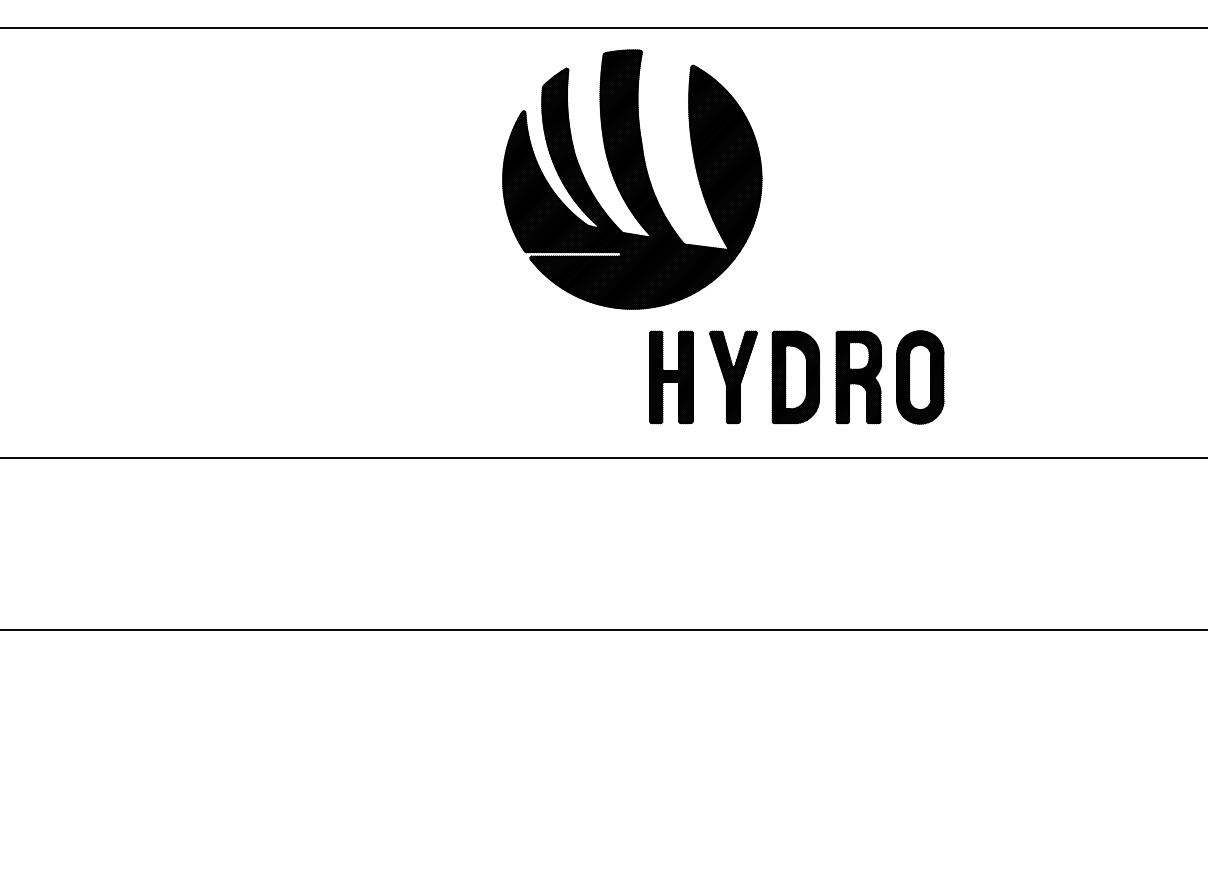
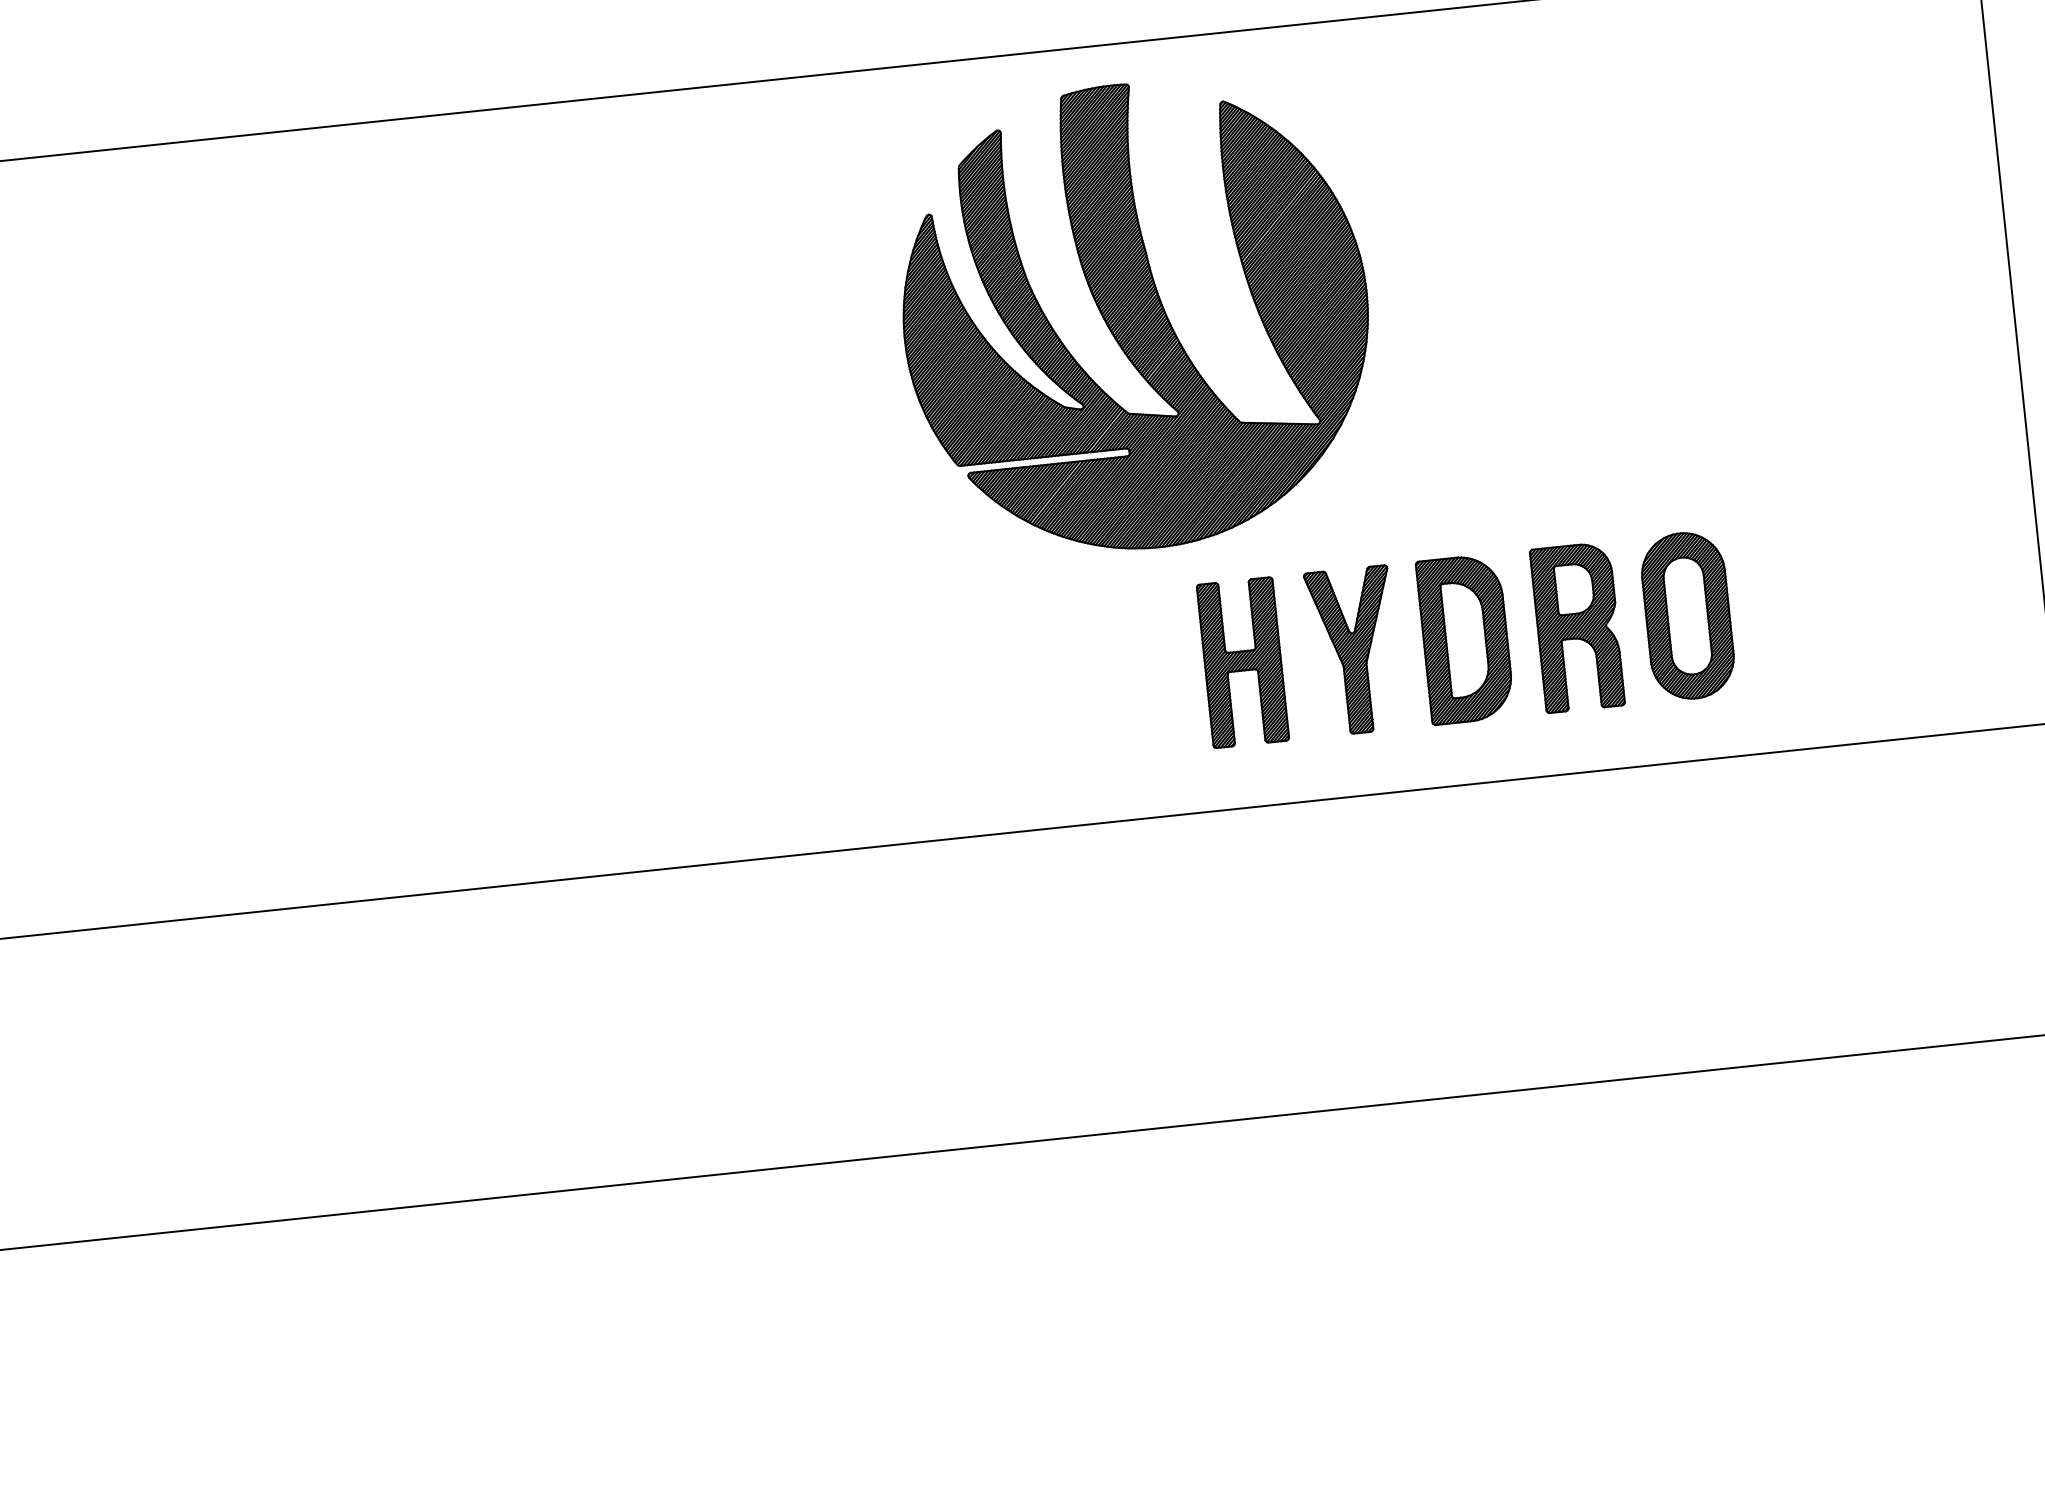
part: (723, 236) -> (1309, 400), moved

